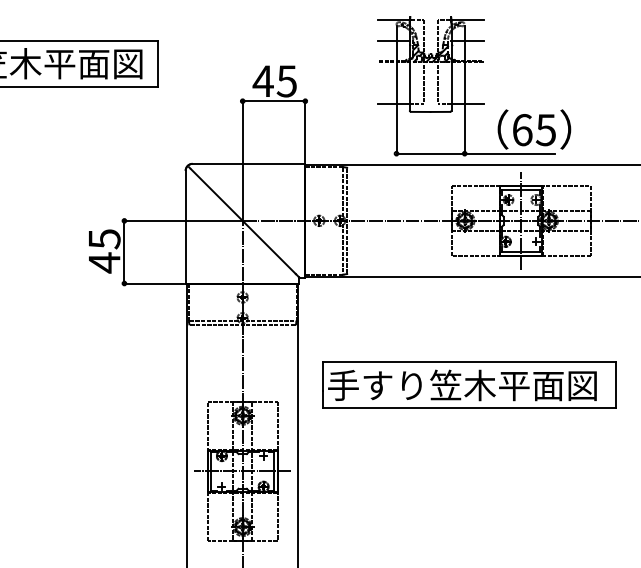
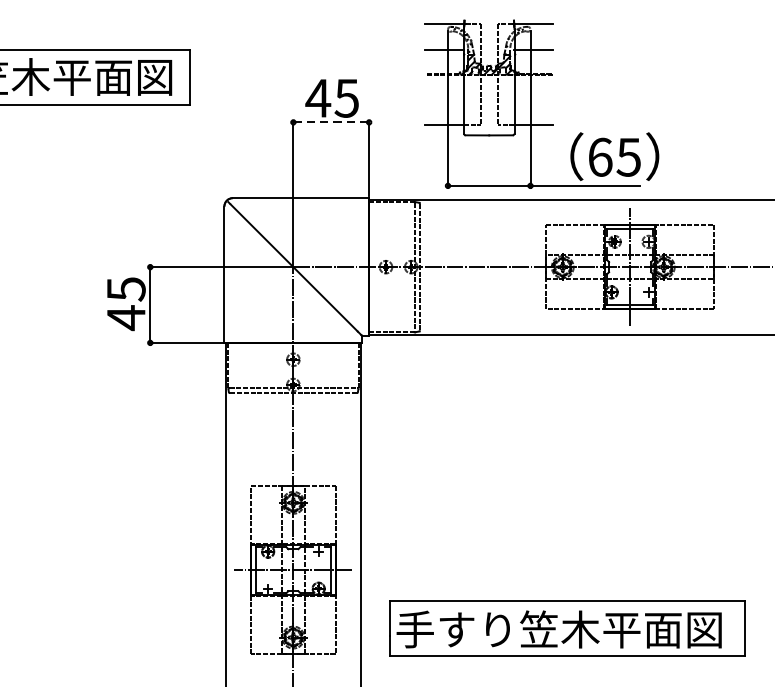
part: (465, 86) -> (531, 104), moved
line: (274, 101) -> (331, 122), solid -> dashed
part: (469, 384) -> (567, 628), moved

